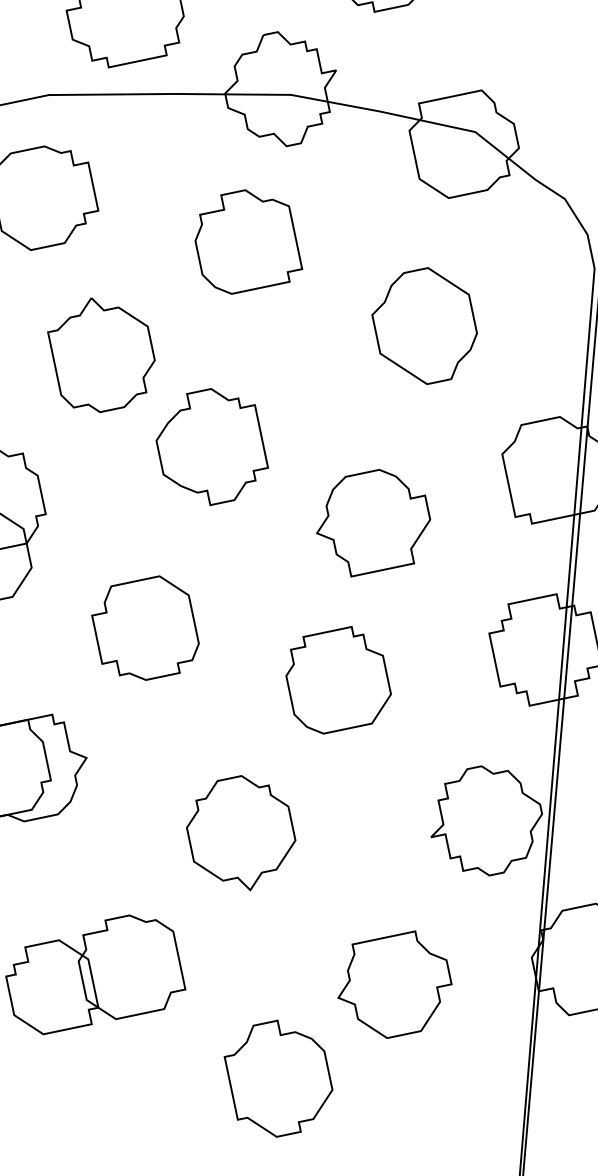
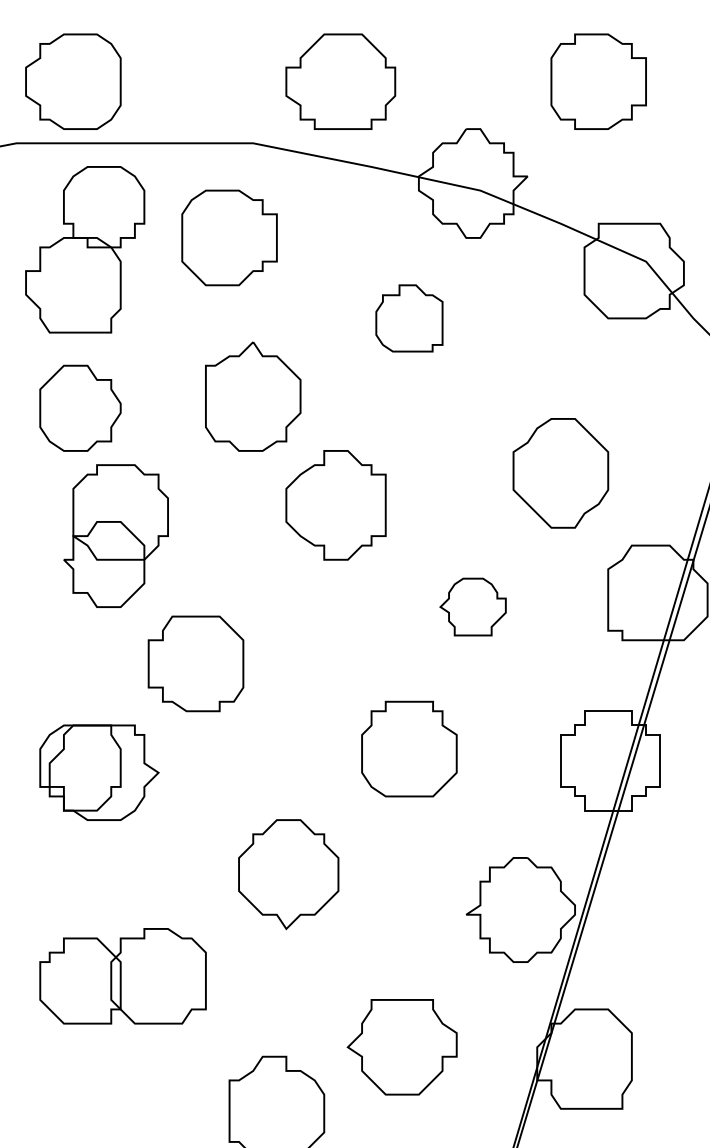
part: (245, 240) -> (409, 318), size x0.7
part: (424, 326) -> (560, 473), moved
part: (371, 521) -> (472, 606), size x0.6
part: (144, 629) -> (195, 663), moved

